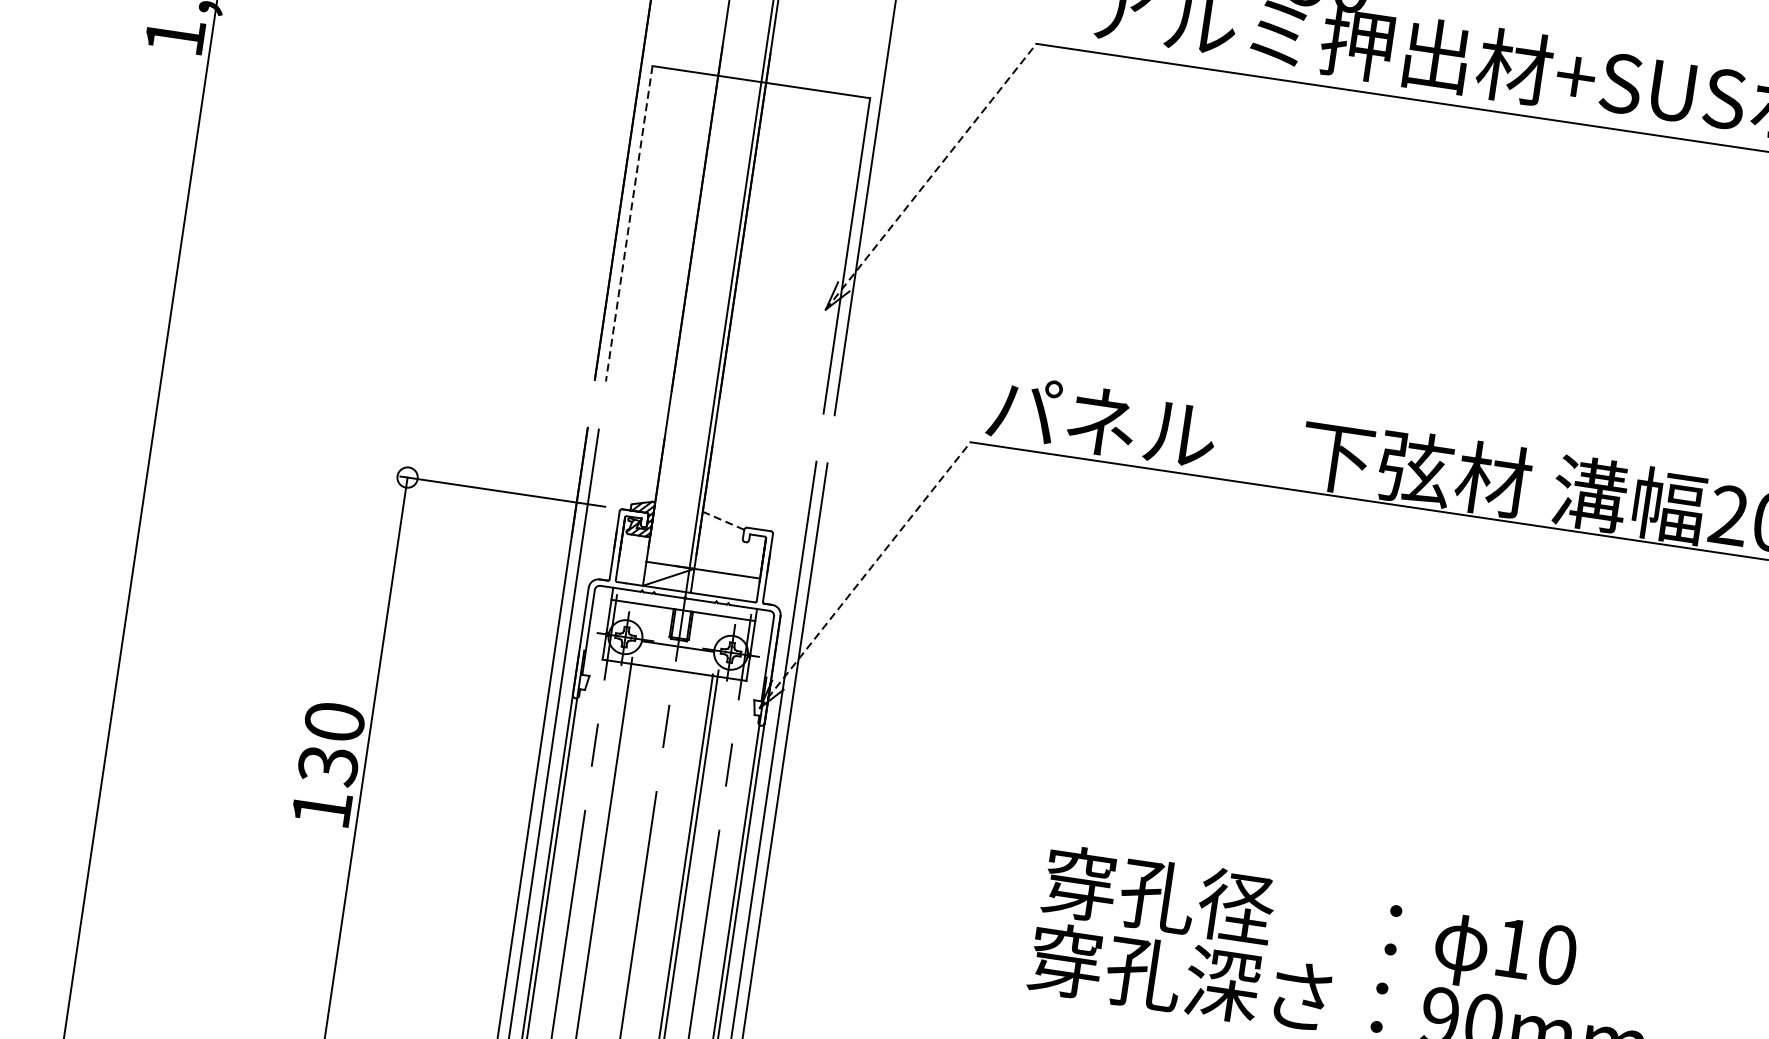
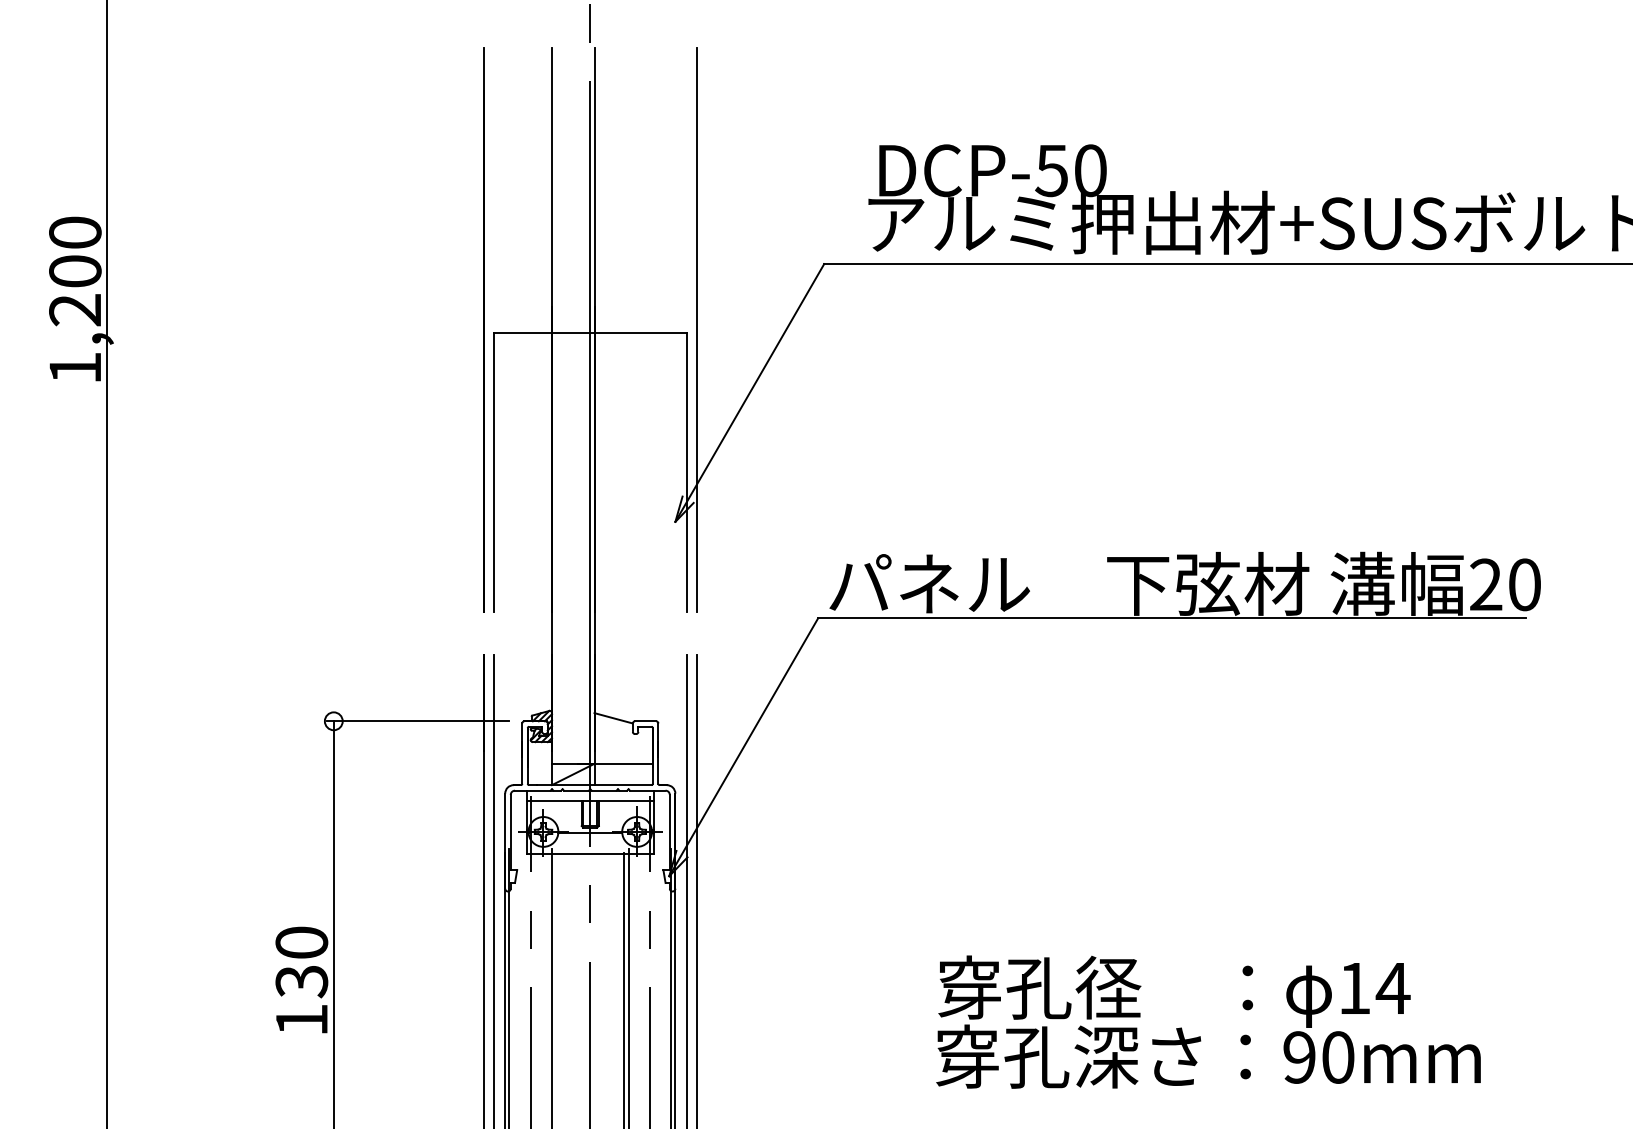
line: (930, 176) -> (749, 392), dashed -> solid
line: (629, 223) -> (493, 472), dashed -> solid
line: (723, 520) -> (613, 718), dashed -> solid
line: (865, 575) -> (743, 747), dashed -> solid
text: (1556, 954) -> (1392, 988), 10 -> 14

